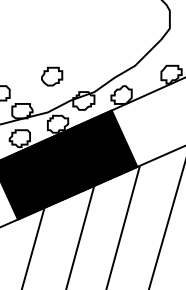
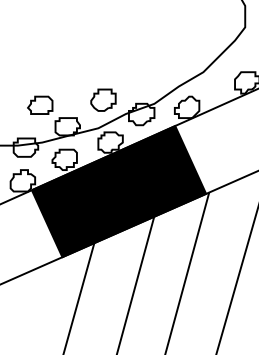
part: (52, 76) -> (103, 99), moved

